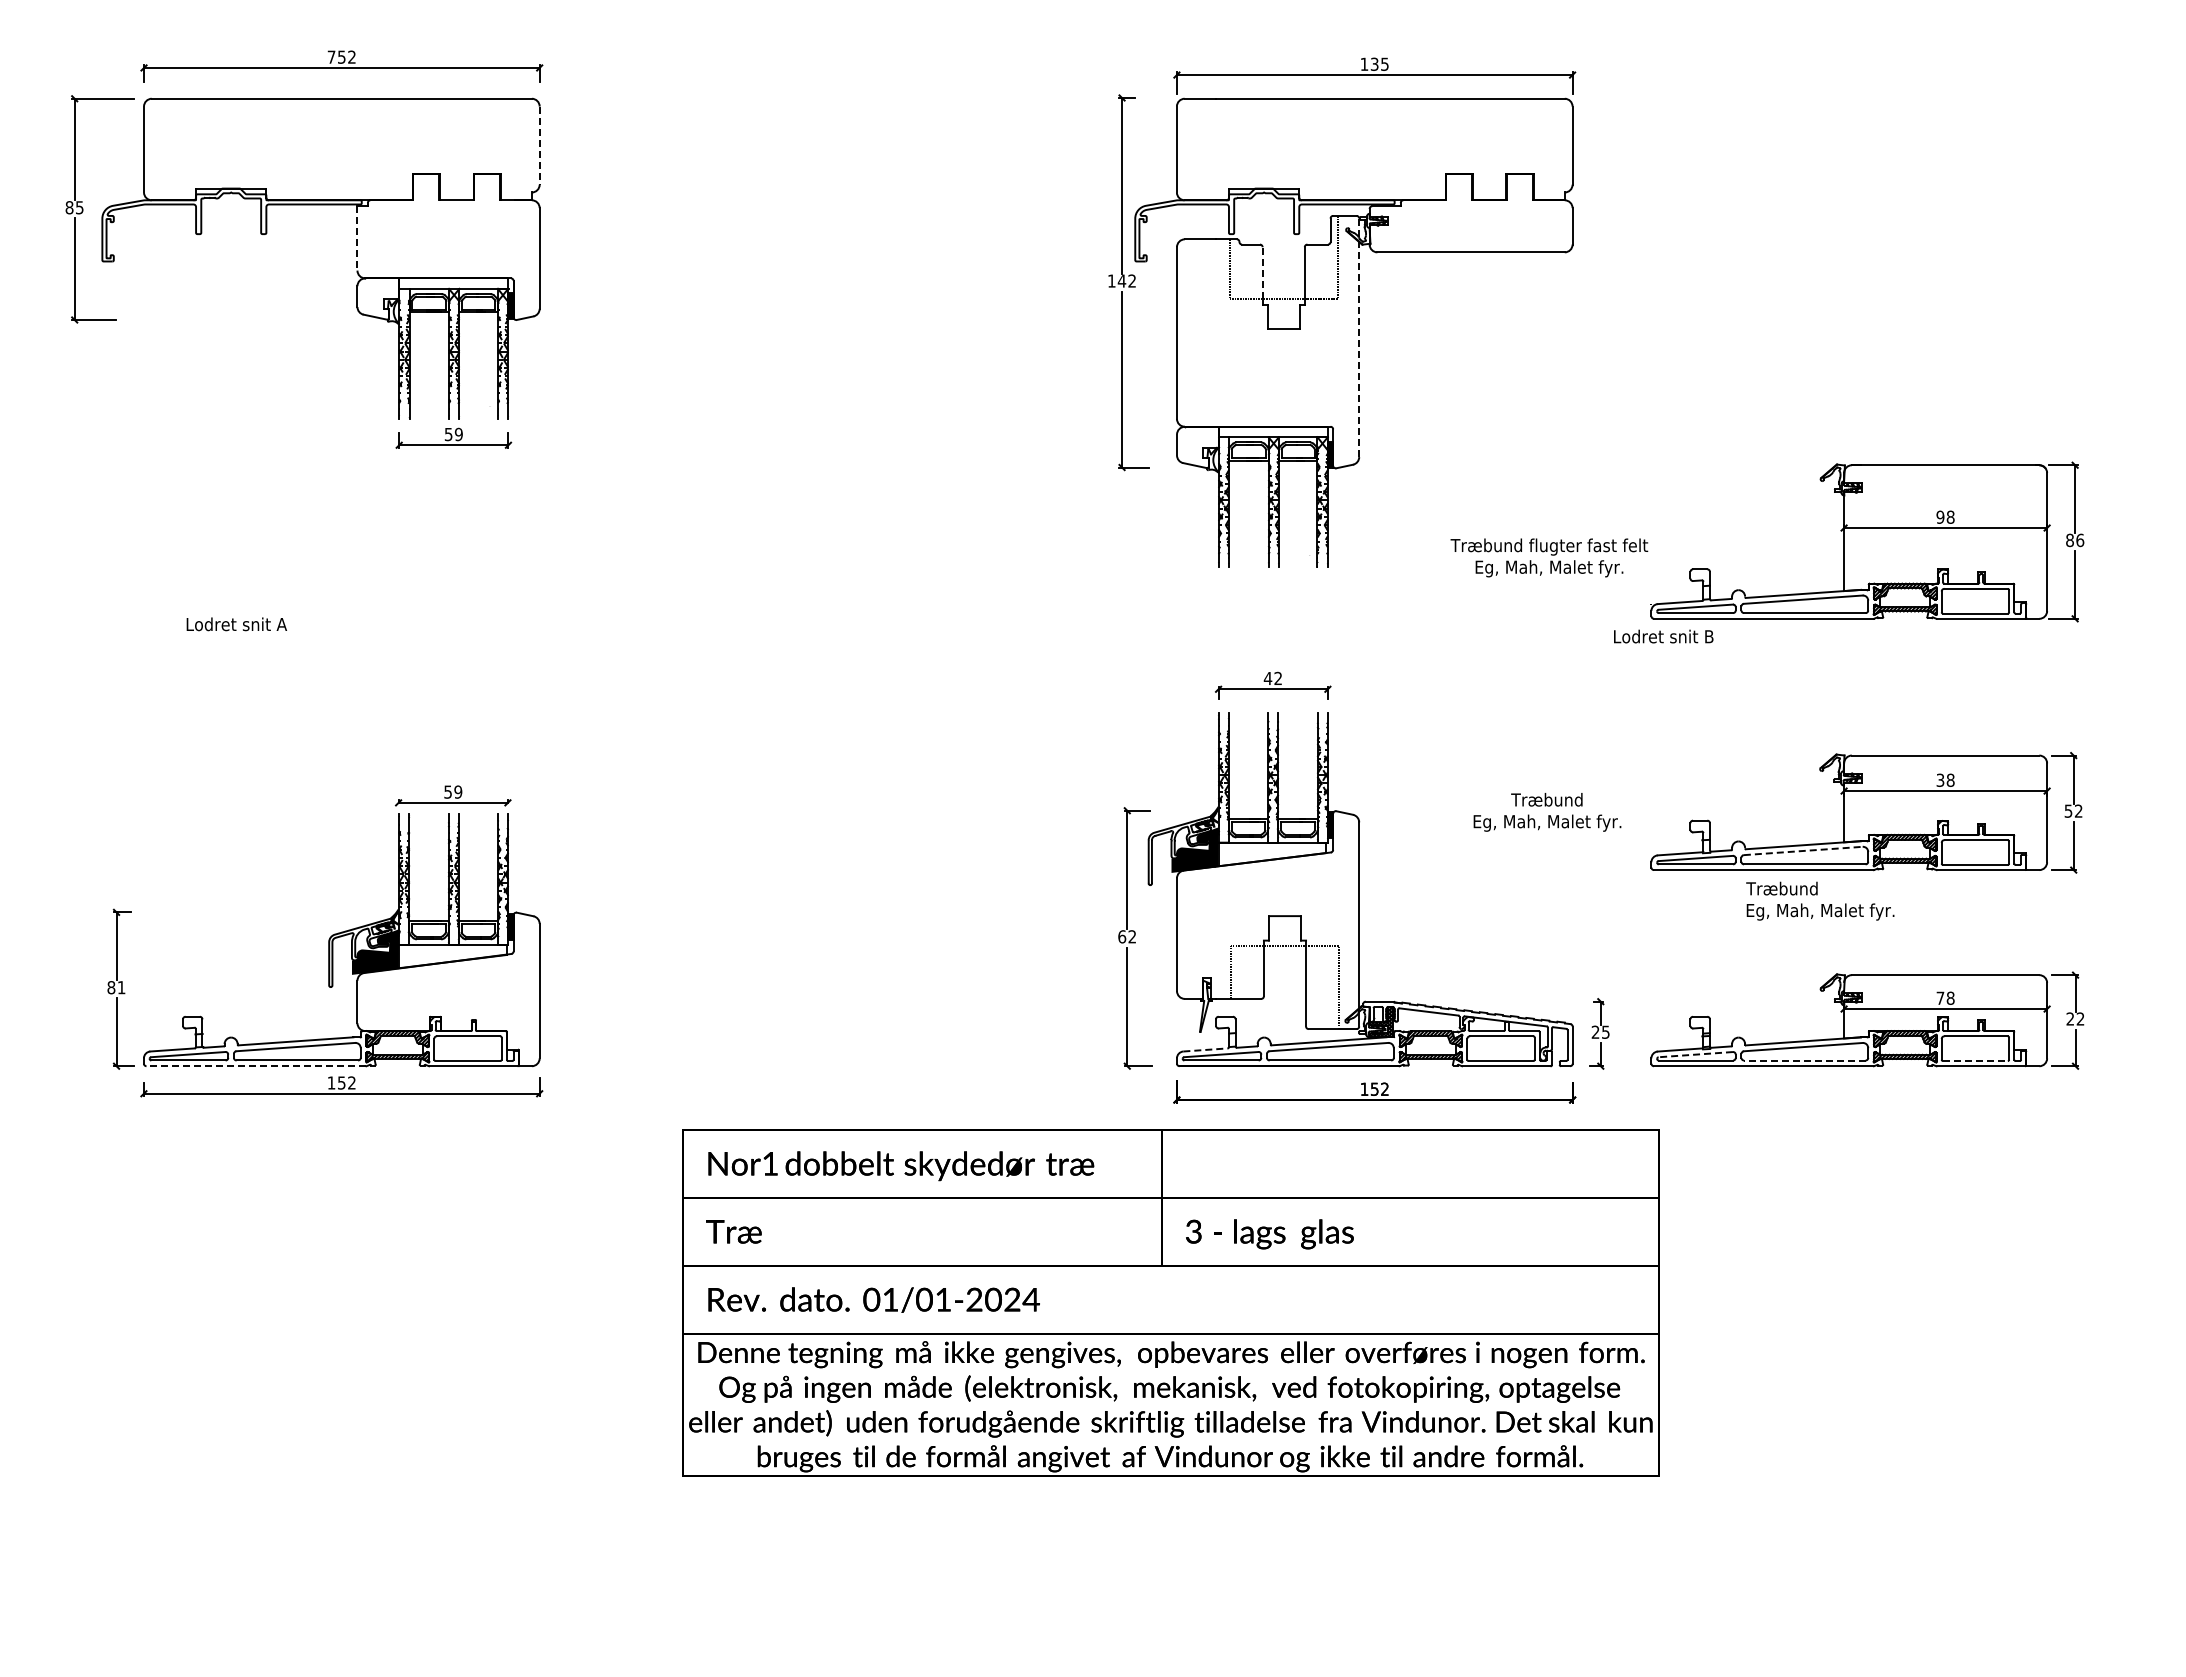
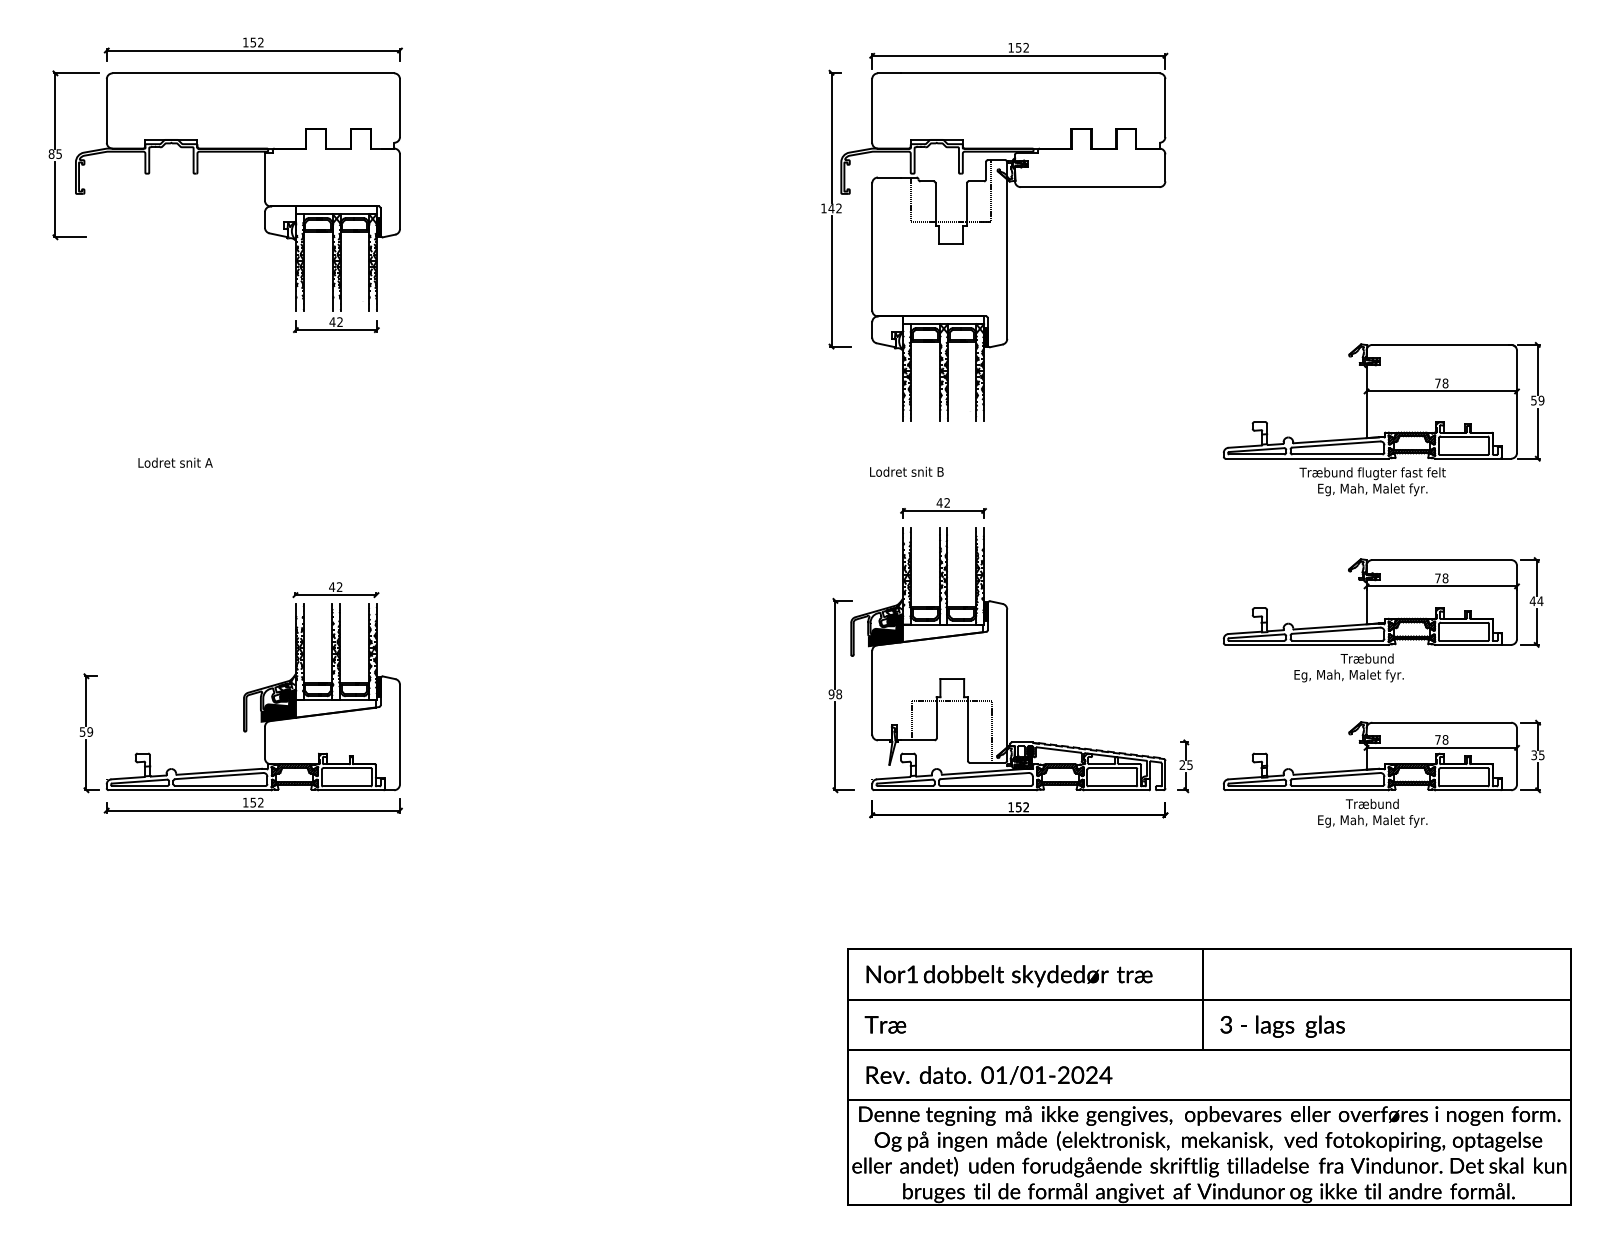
text: (331, 56) -> (245, 42), 752 -> 152
text: (1379, 63) -> (1022, 47), 135 -> 152
line: (539, 146) -> (399, 108), dashed -> solid
line: (357, 238) -> (264, 176), dashed -> solid
line: (1262, 272) -> (935, 202), dashed -> solid
line: (1359, 337) -> (1007, 250), dashed -> solid
text: (453, 434) -> (336, 322), 59 -> 42
text: (1940, 516) -> (1437, 382), 98 -> 78
text: (2075, 540) -> (1538, 400), 86 -> 59
text: (1549, 557) -> (1372, 481), moved
text: (1663, 636) -> (906, 471), moved
text: (1940, 779) -> (1437, 577), 38 -> 78
text: (452, 791) -> (335, 586), 59 -> 42
text: (2073, 810) -> (1536, 600), 52 -> 44
text: (1547, 812) -> (1372, 813), moved
line: (1803, 850) -> (1336, 630), dashed -> solid
text: (1781, 888) -> (1366, 658), moved
text: (1127, 936) -> (835, 694), 62 -> 98
text: (116, 987) -> (86, 731), 81 -> 59
text: (2075, 1018) -> (1538, 754), 22 -> 35
line: (1206, 1049) -> (894, 777), dashed -> solid
line: (1695, 1054) -> (1256, 781), dashed -> solid
line: (1804, 1060) -> (1337, 786), dashed -> solid
line: (1975, 1061) -> (1463, 786), dashed -> solid
line: (256, 1066) -> (190, 790), dashed -> solid
part: (1170, 1302) -> (1209, 1077), moved

